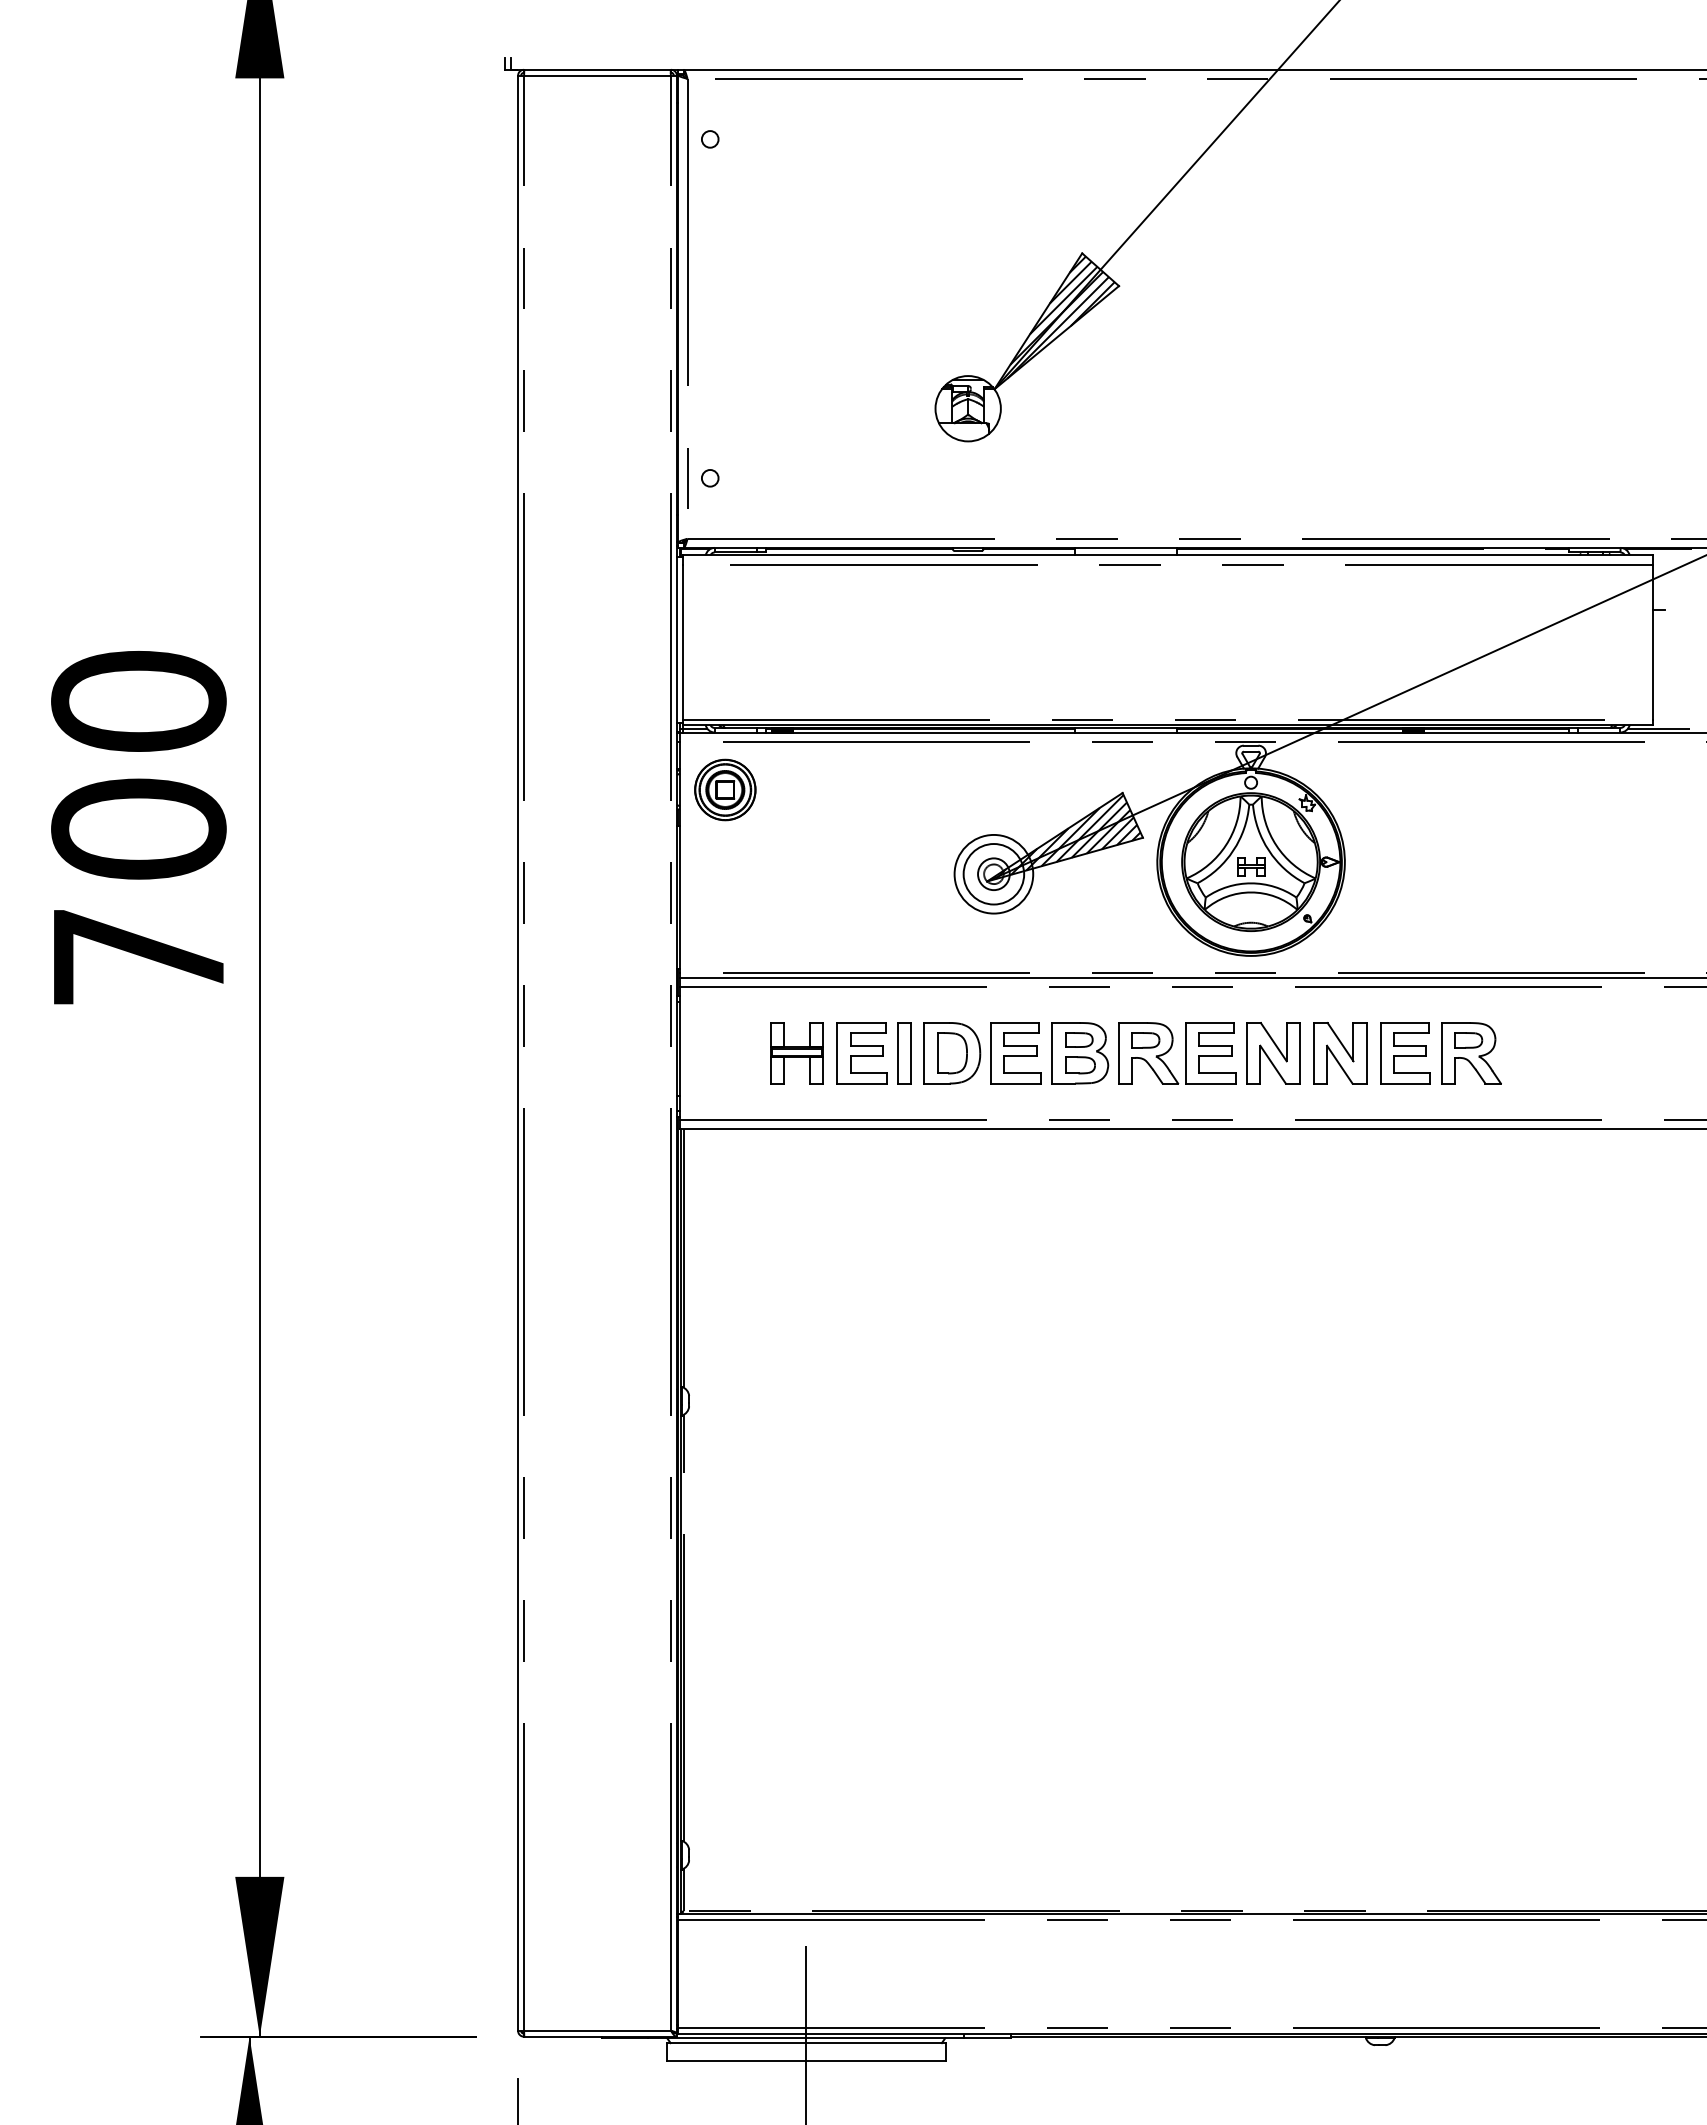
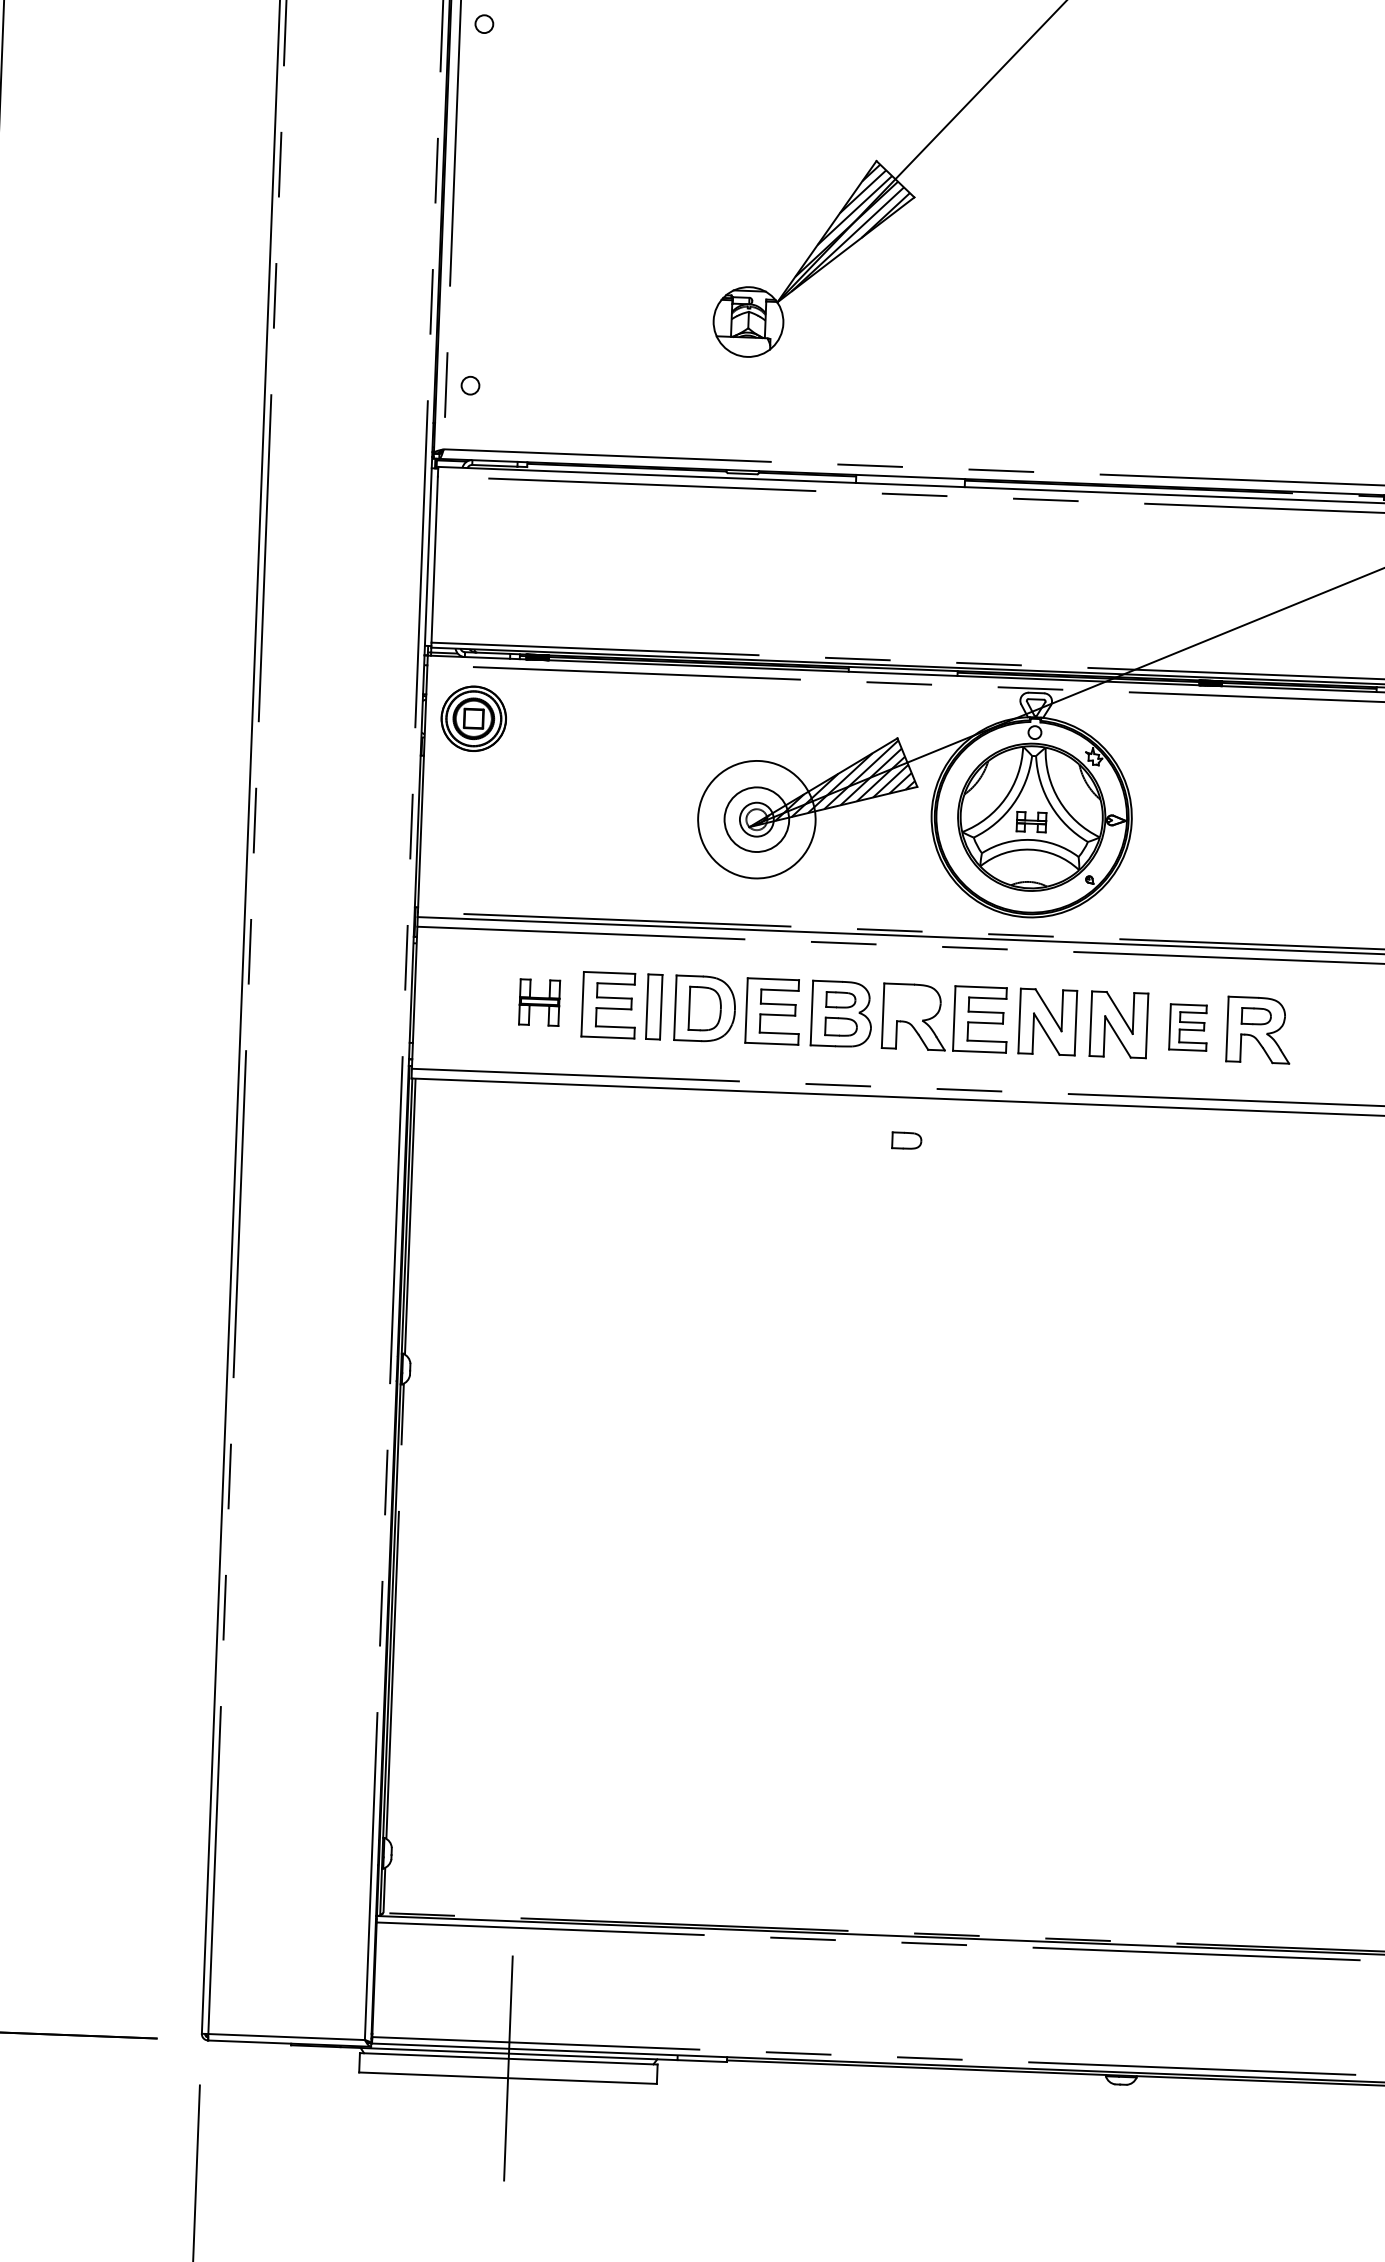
circle: (993, 873) -> (756, 818), size x1.4
part: (1145, 1040) -> (906, 1140), moved
part: (796, 1053) -> (538, 1002), size x0.7
part: (1405, 1053) -> (1188, 1027), size x0.7

